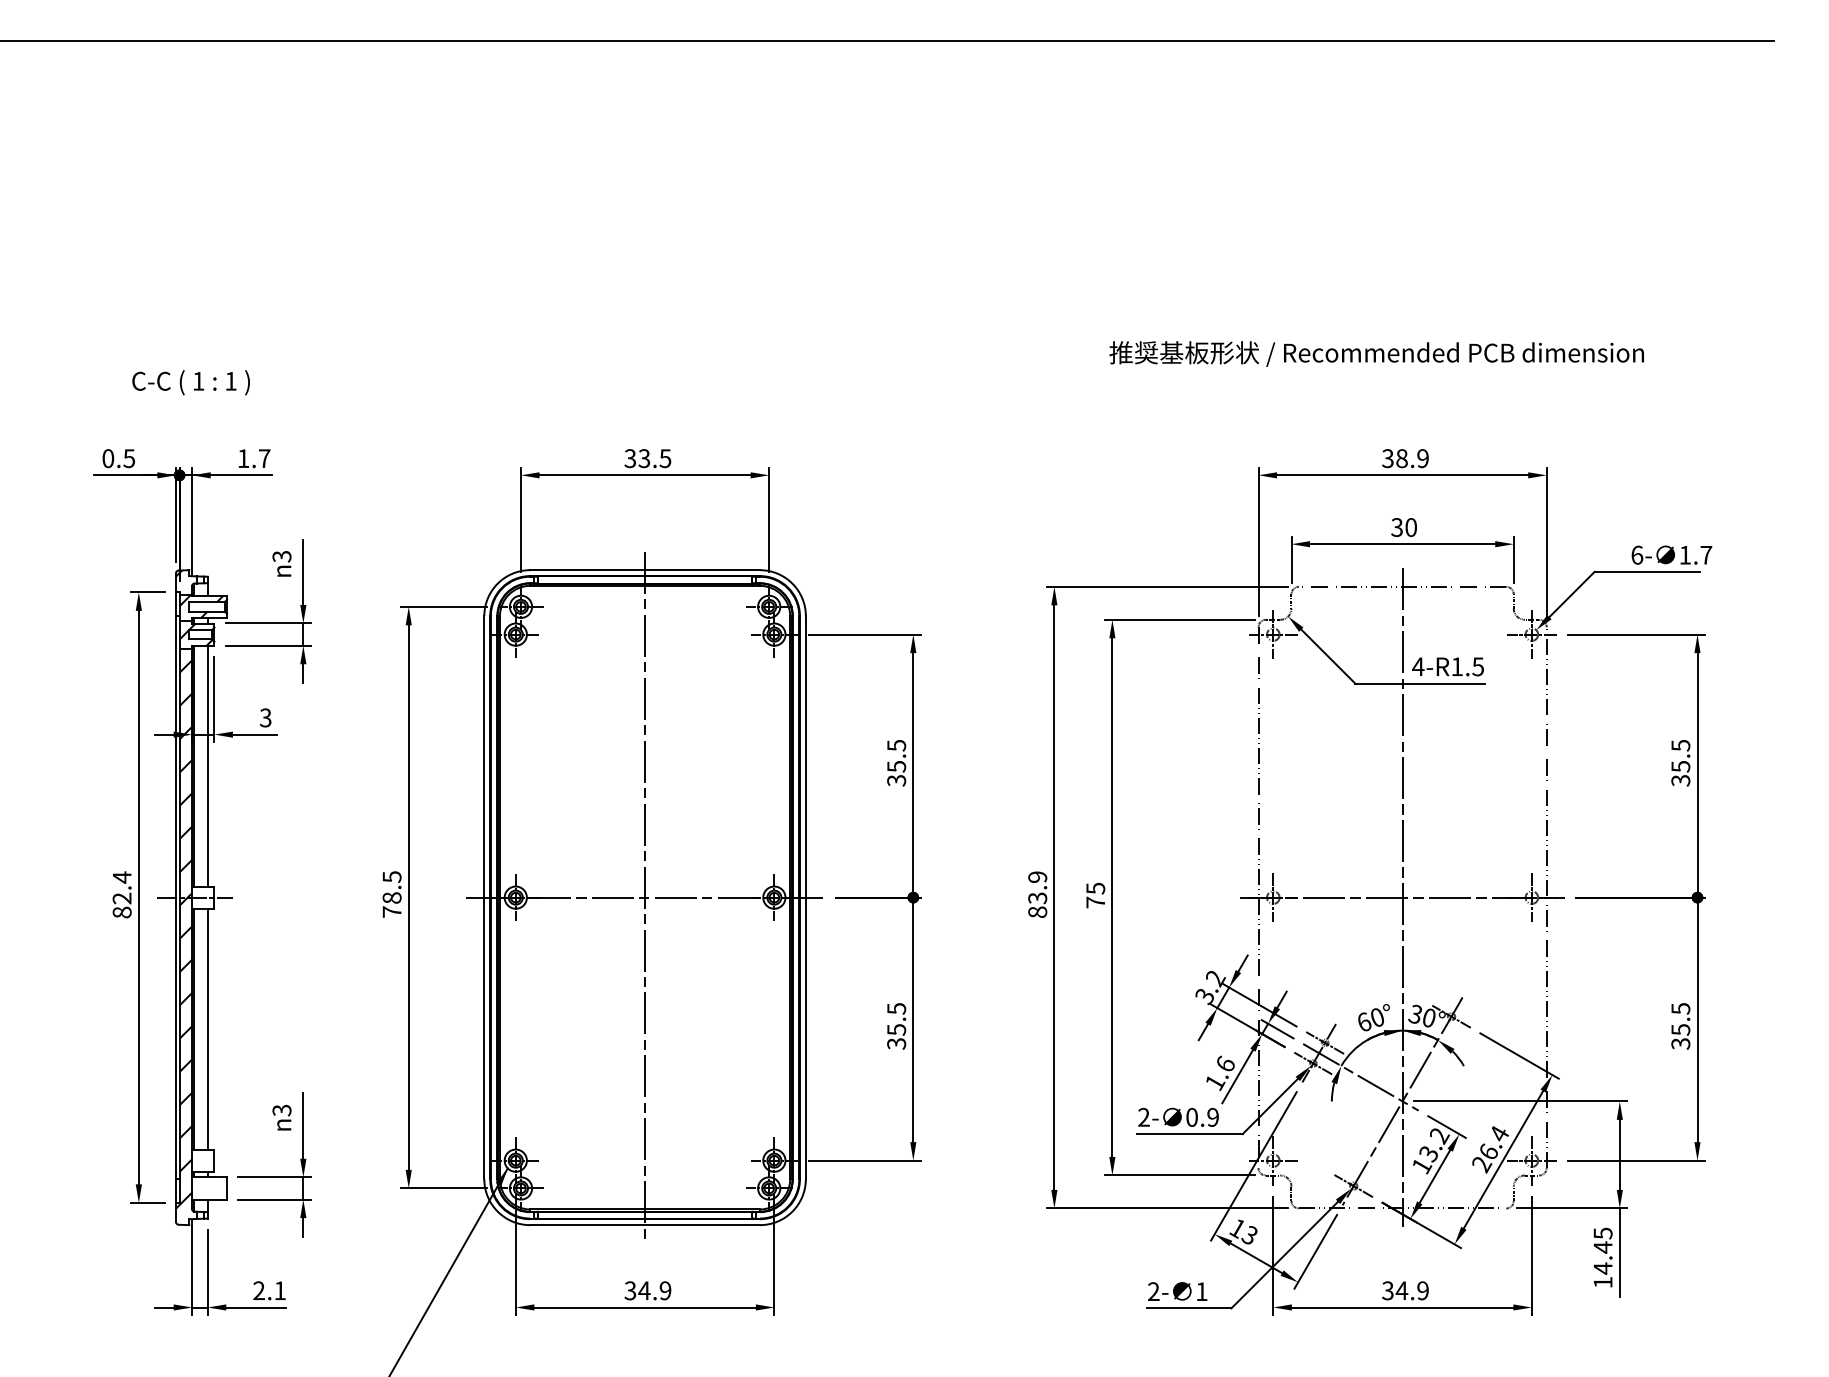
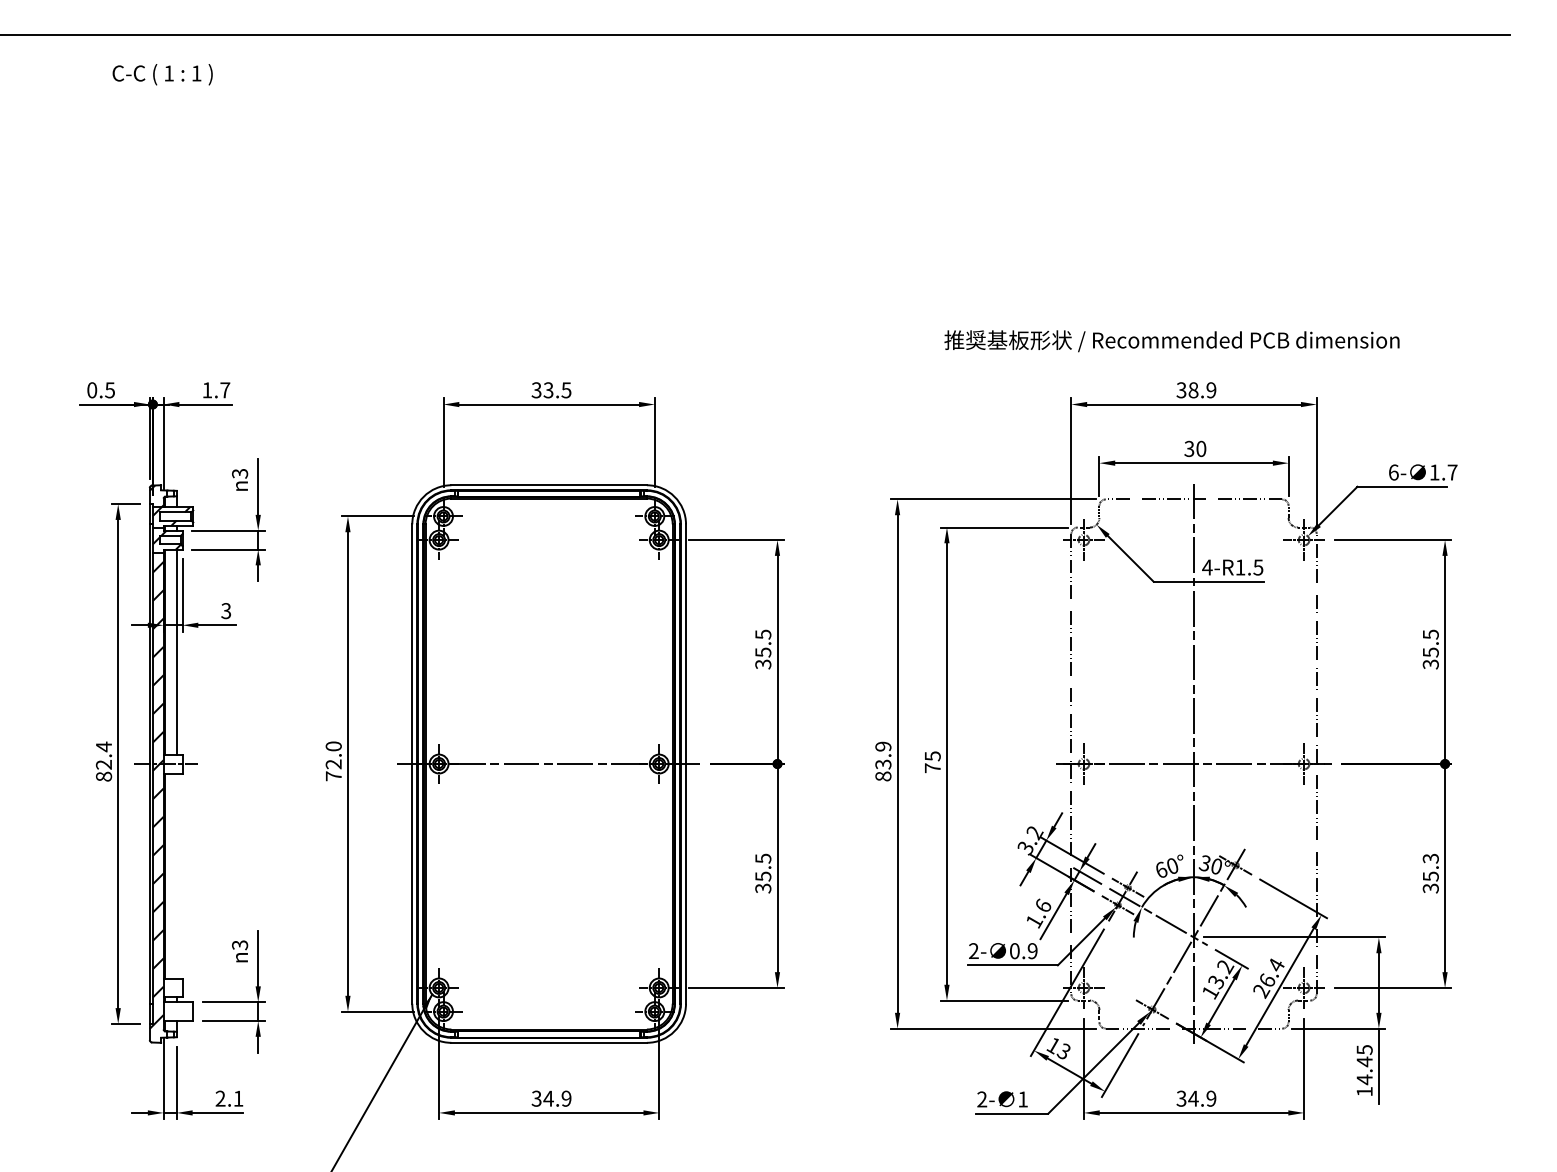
text: (1376, 354) -> (1171, 341), moved
text: (190, 382) -> (162, 74), moved
text: (391, 887) -> (333, 755), 78.5 -> 72.0
line: (645, 897) -> (549, 763), removed
text: (1680, 1008) -> (1430, 858), 35.5 -> 35.3
line: (207, 1028) -> (176, 875), removed

